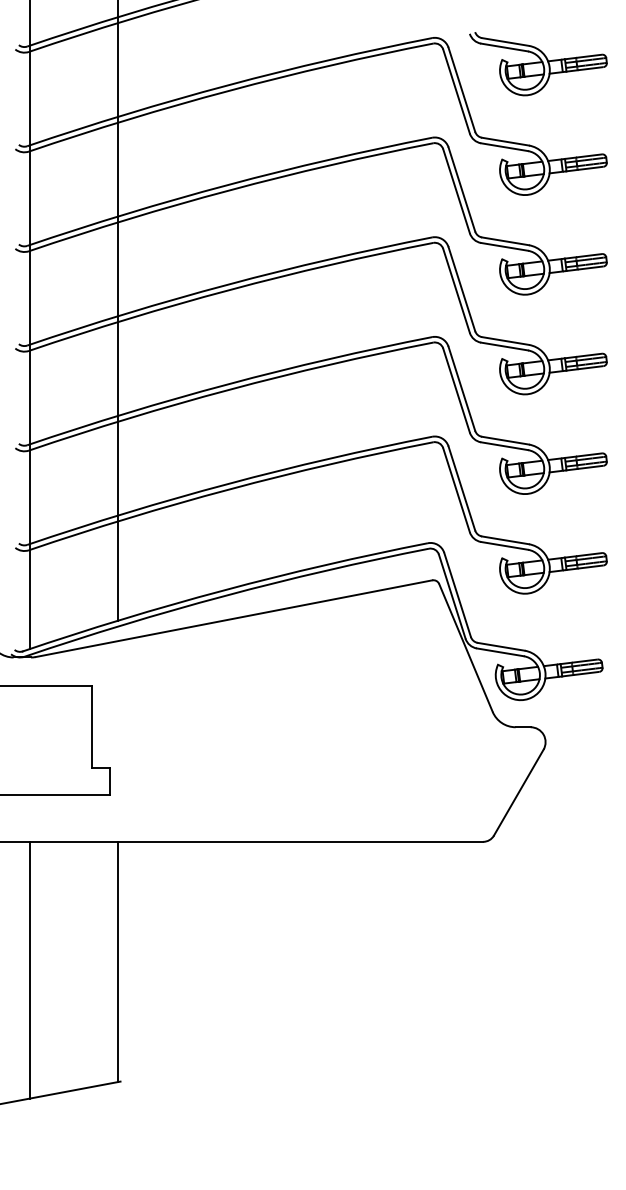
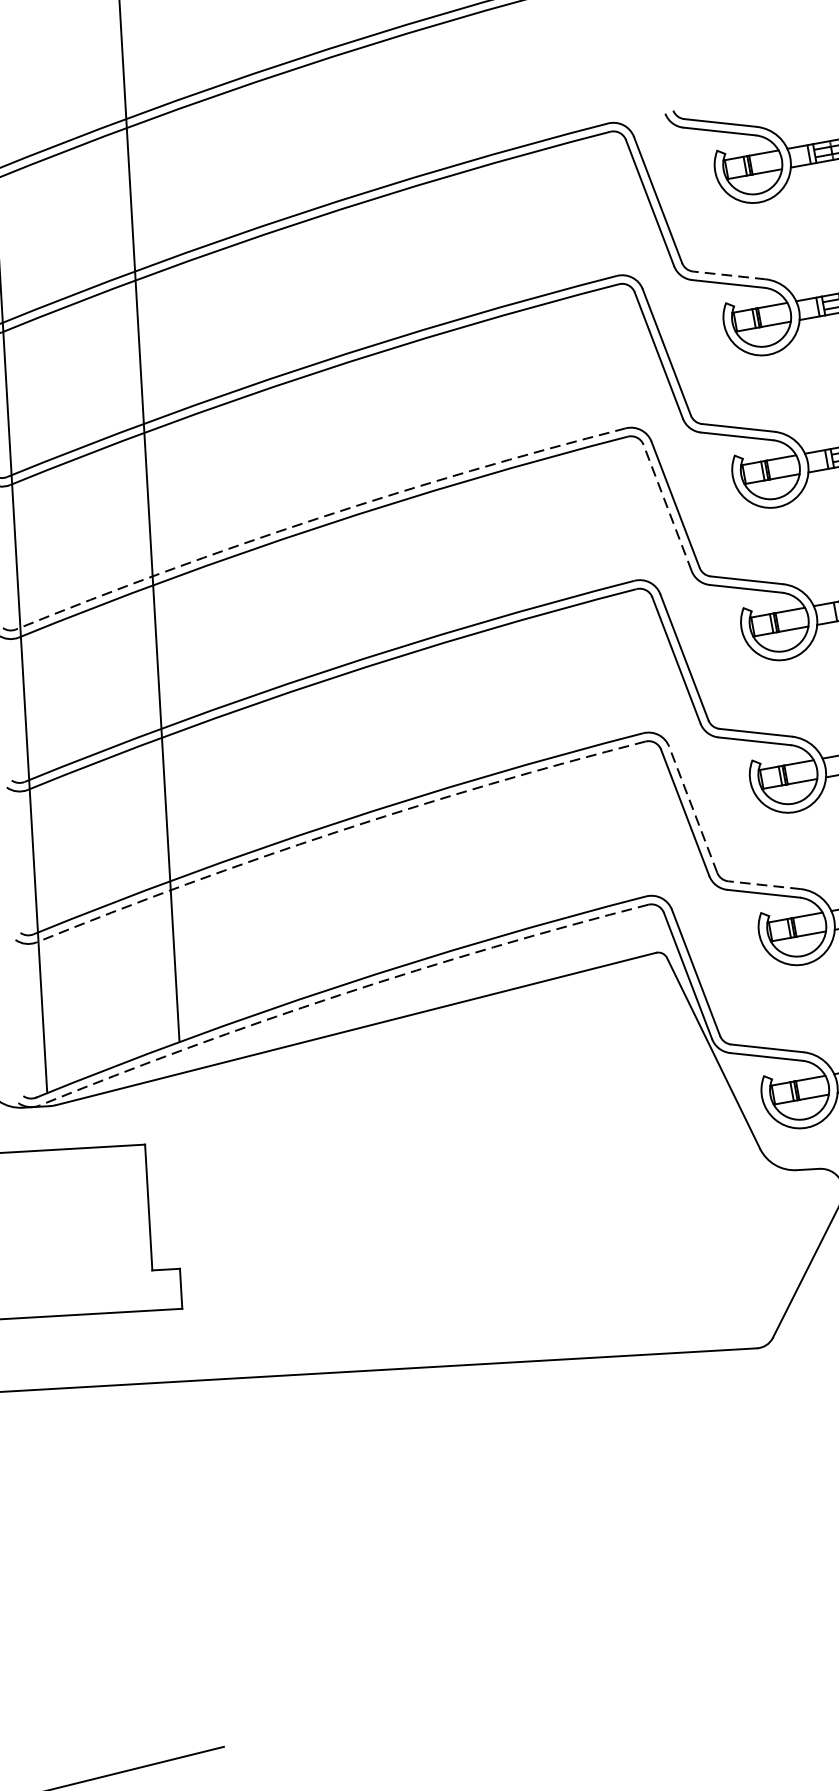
line: (505, 141) -> (729, 275), solid -> dashed
arc: (227, 284) -> (316, 518), solid -> dashed
line: (456, 290) -> (667, 507), solid -> dashed
line: (461, 488) -> (692, 809), solid -> dashed
arc: (229, 489) -> (337, 831), solid -> dashed
line: (505, 540) -> (764, 885), solid -> dashed
arc: (225, 595) -> (341, 994), solid -> dashed
line: (118, 961) -> (209, 1563), removed
line: (30, 969) -> (75, 1583), removed

